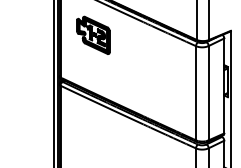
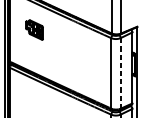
part: (93, 34) -> (34, 29), size x0.7
line: (208, 93) -> (120, 73), solid -> dashed

